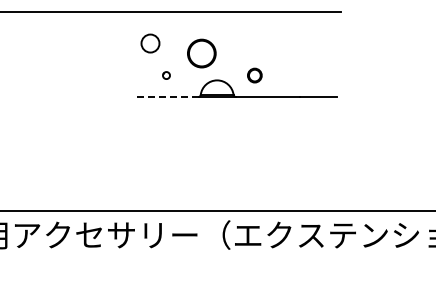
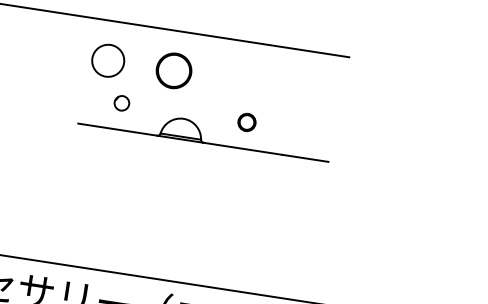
circle: (150, 43) -> (108, 60), size x1.43
part: (201, 53) -> (173, 70), moved
part: (166, 75) -> (121, 103), size x1.67
part: (254, 75) -> (246, 122), moved
line: (166, 96) -> (117, 129), dashed -> solid

